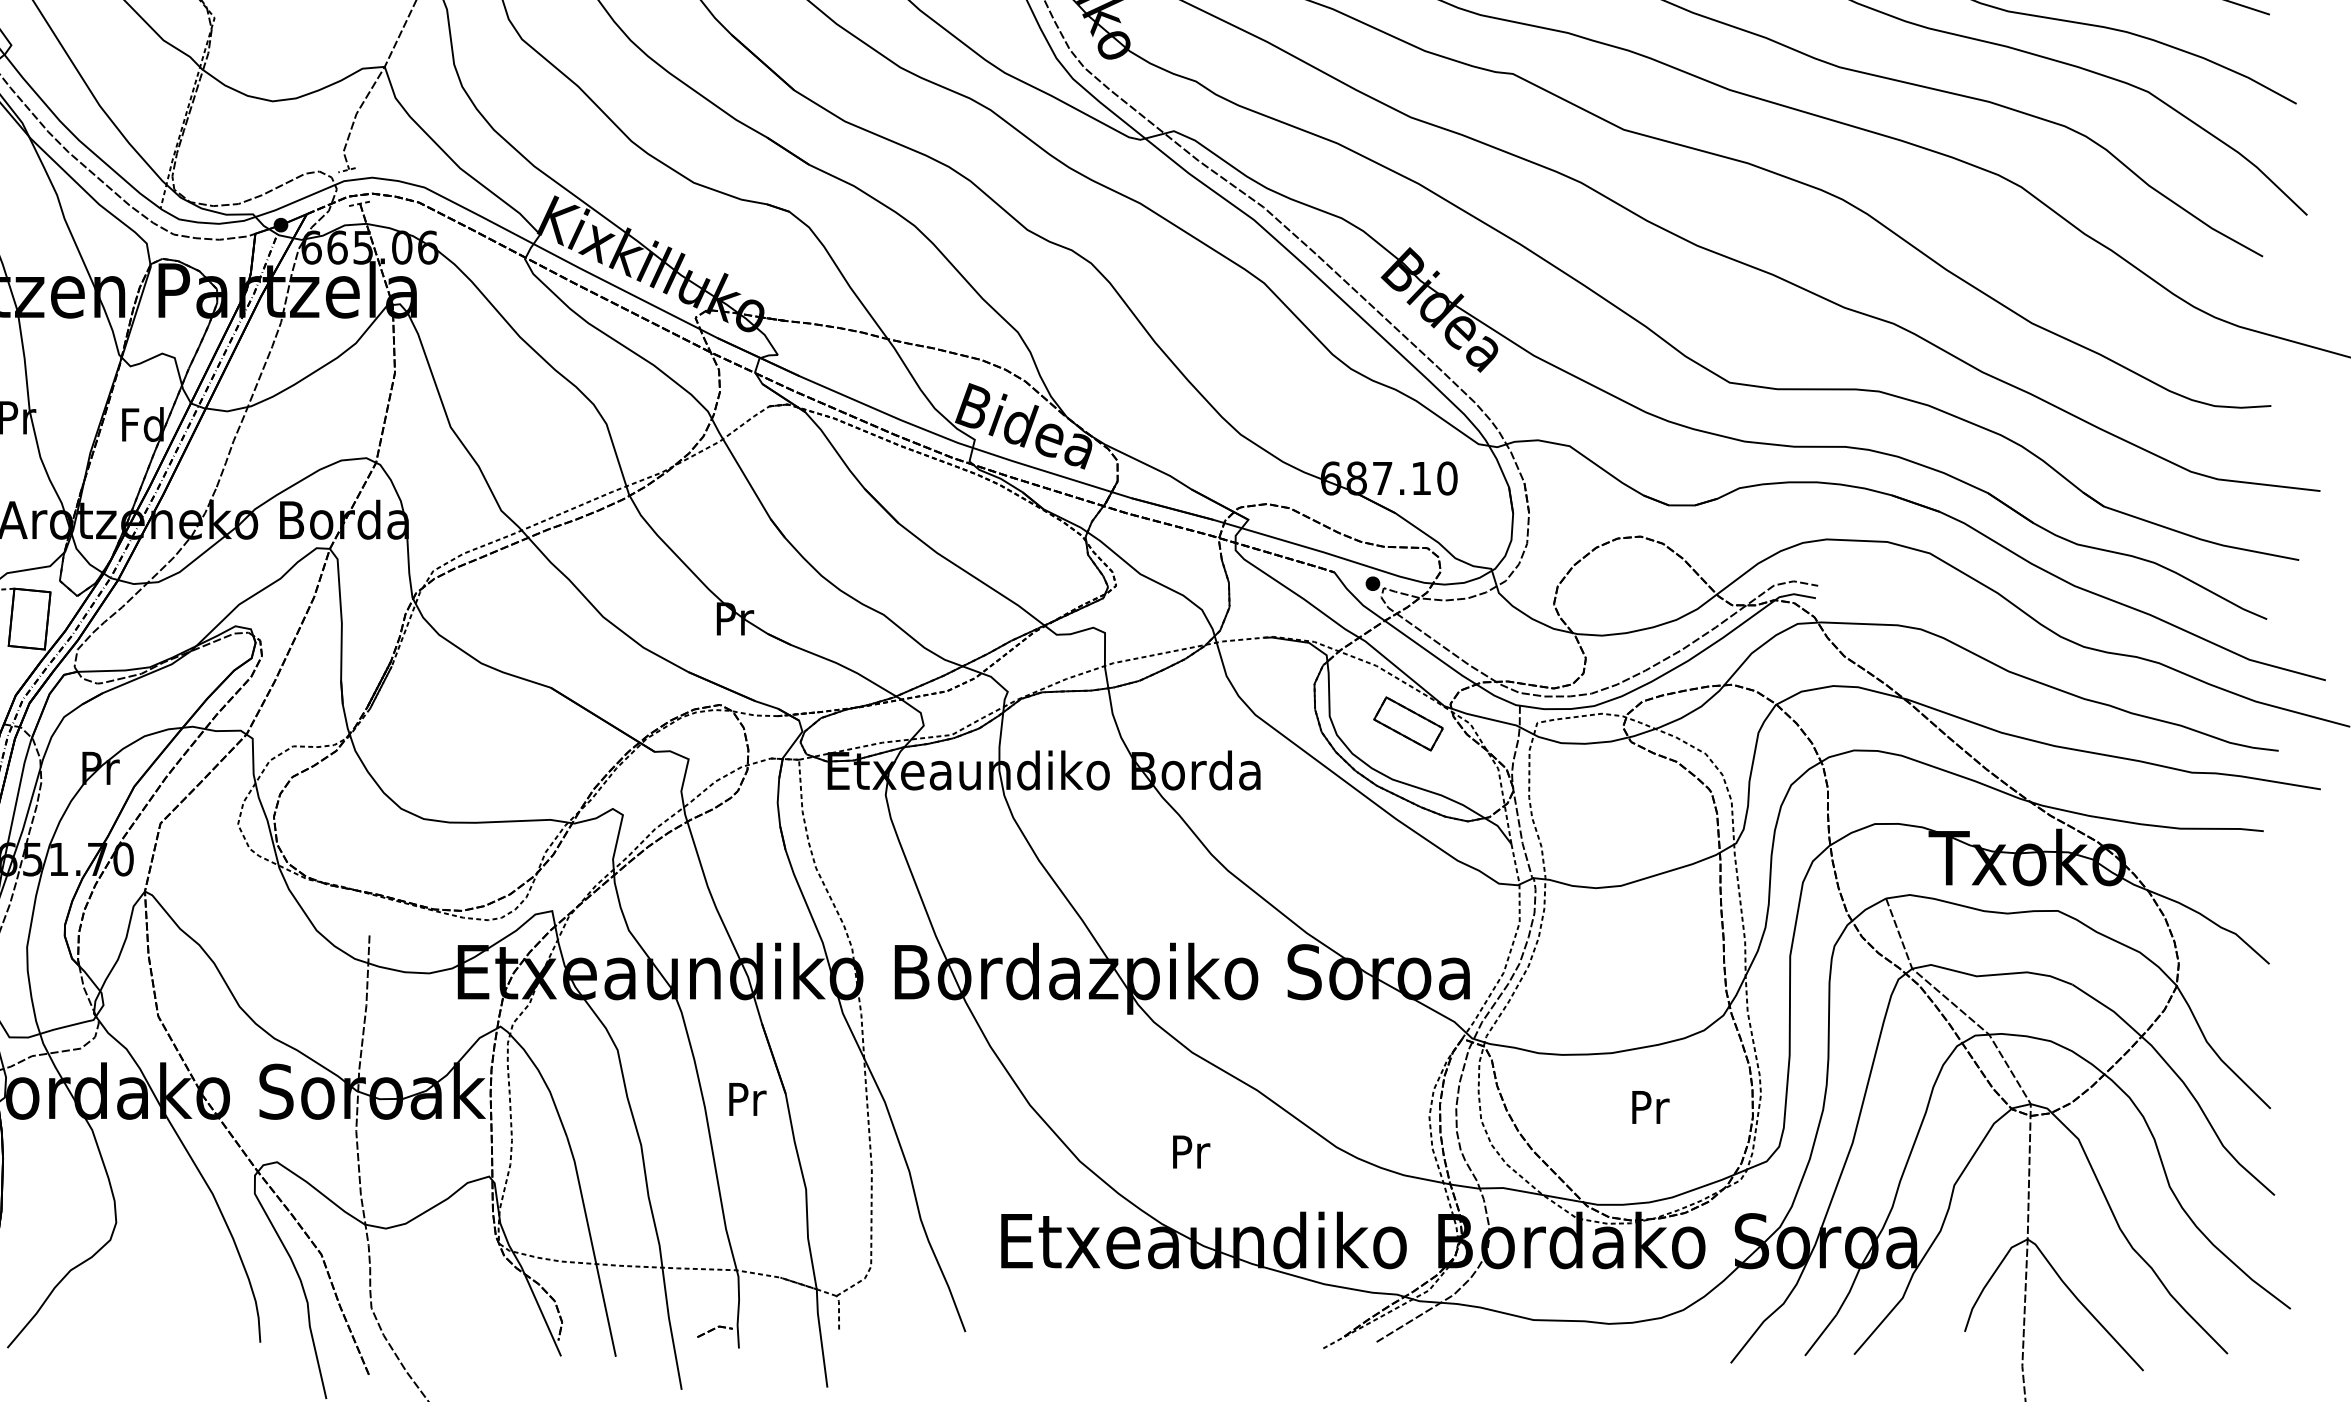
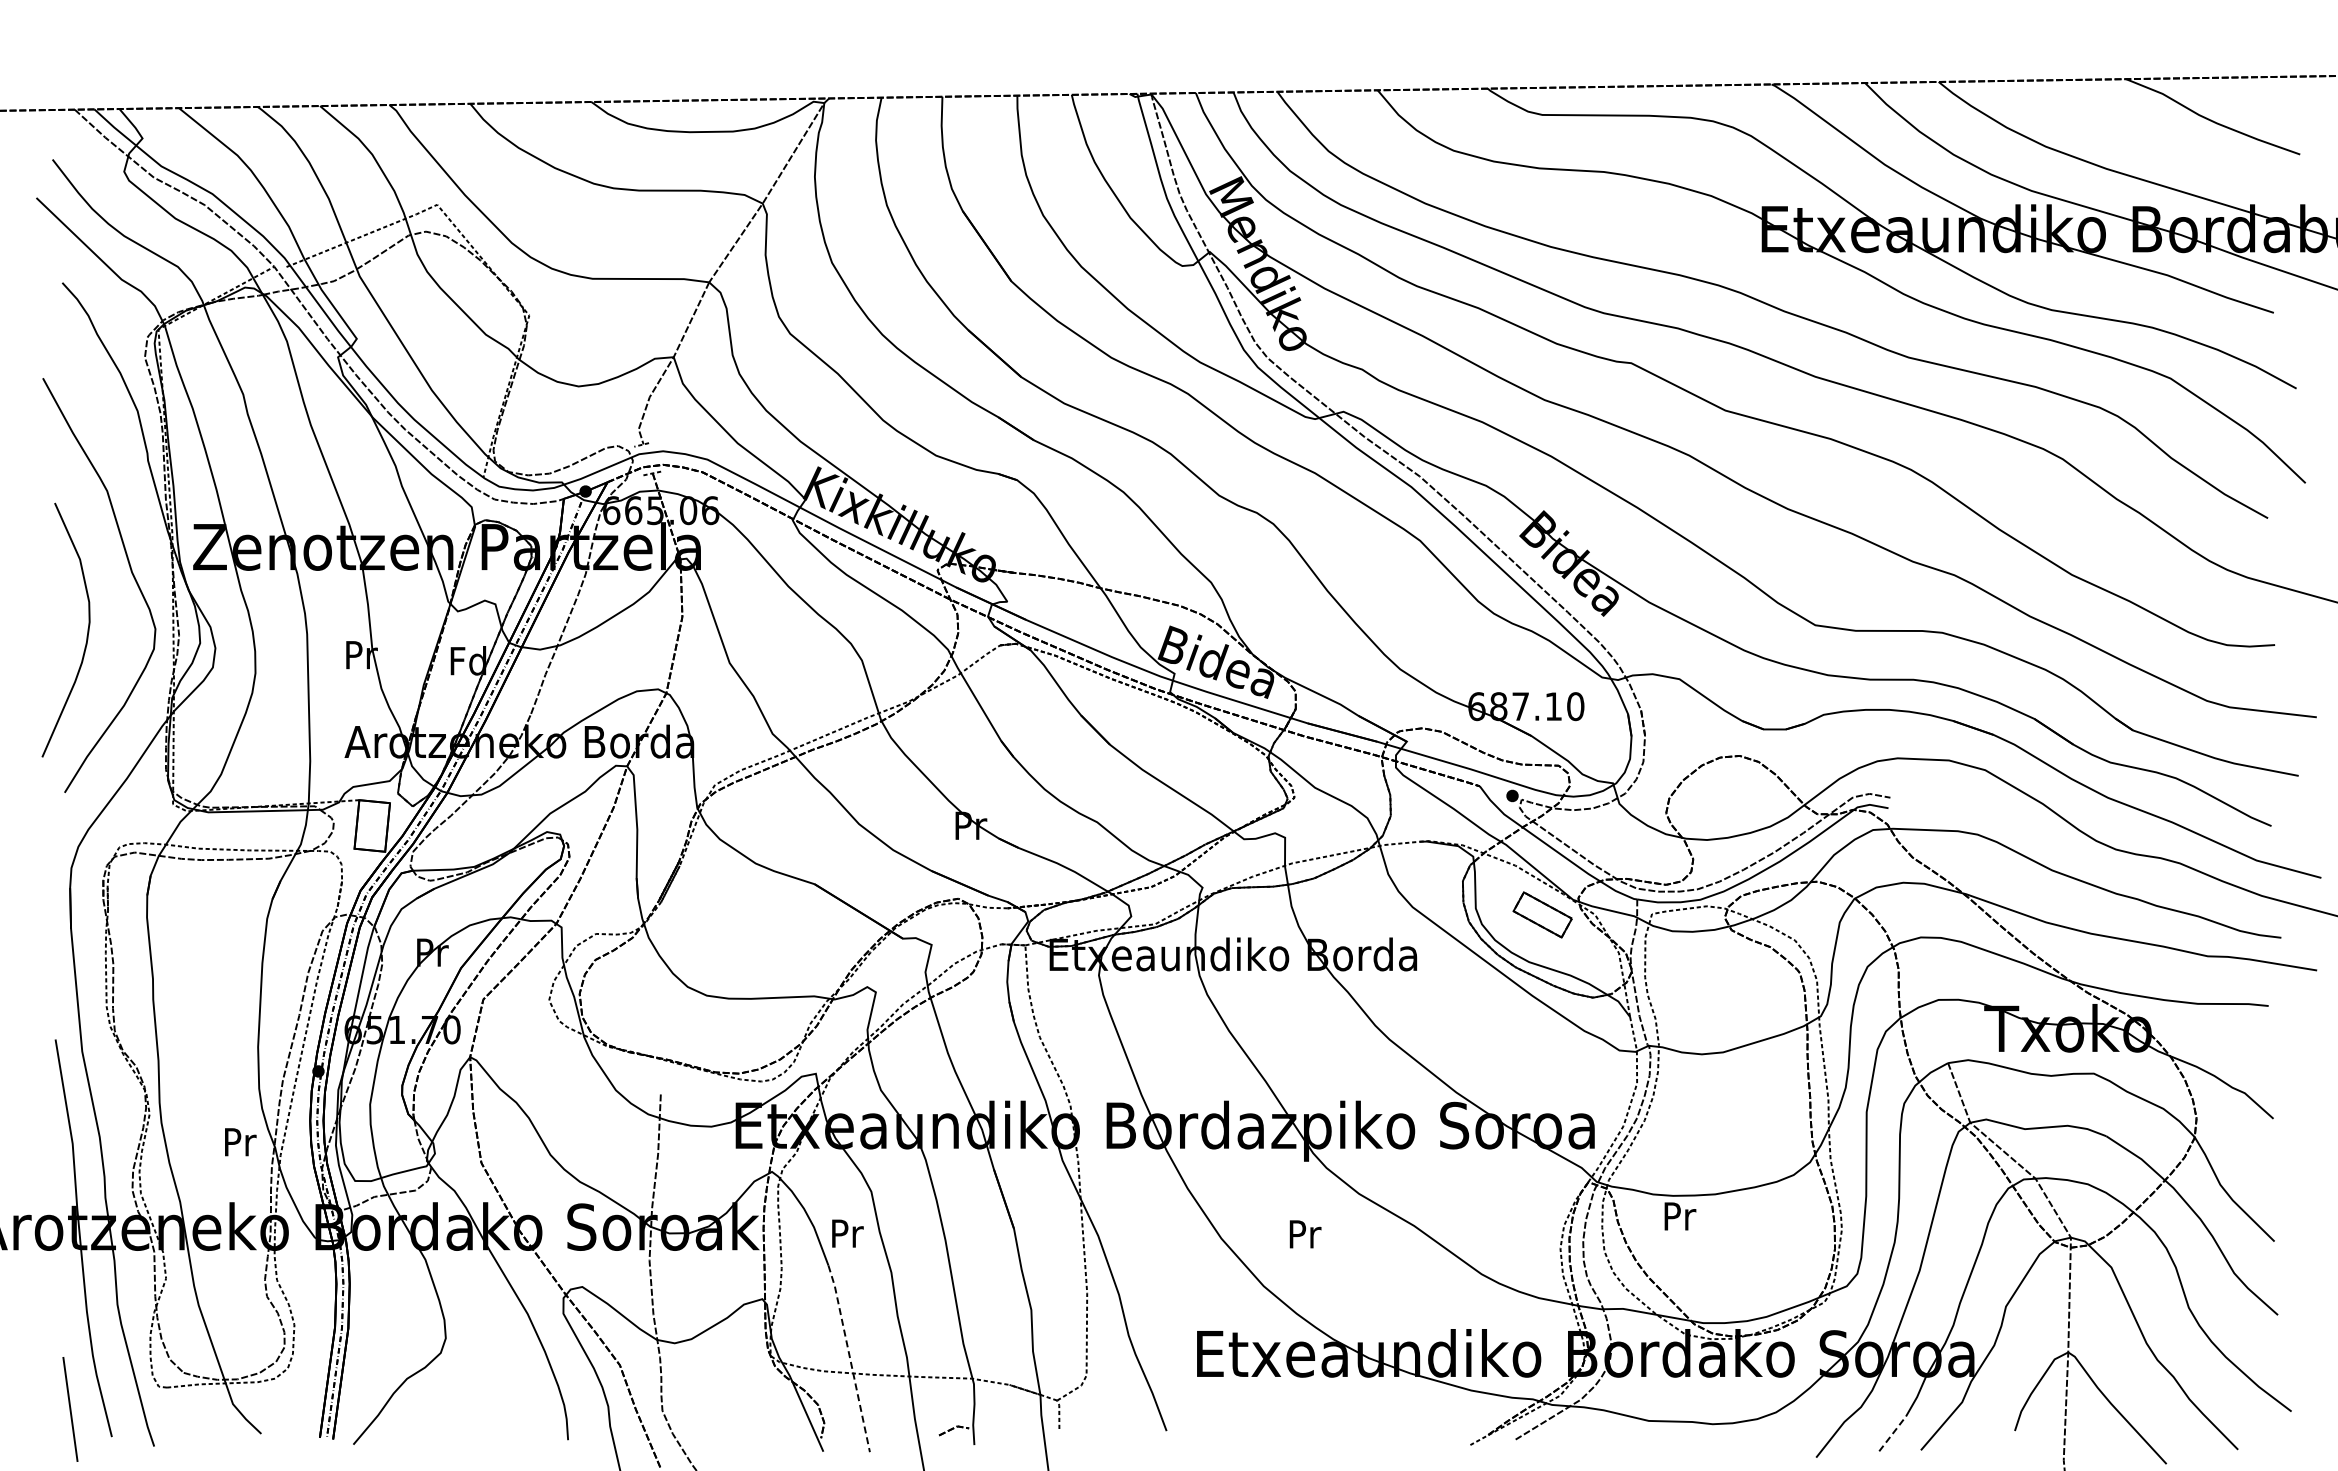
text: (747, 1099) -> (847, 1233), moved
text: (1650, 1107) -> (1680, 1216), moved
text: (1191, 1152) -> (1305, 1234), moved
line: (593, 1246) -> (850, 1358), solid -> dashed
line: (1820, 1334) -> (1892, 1433), solid -> dashed

